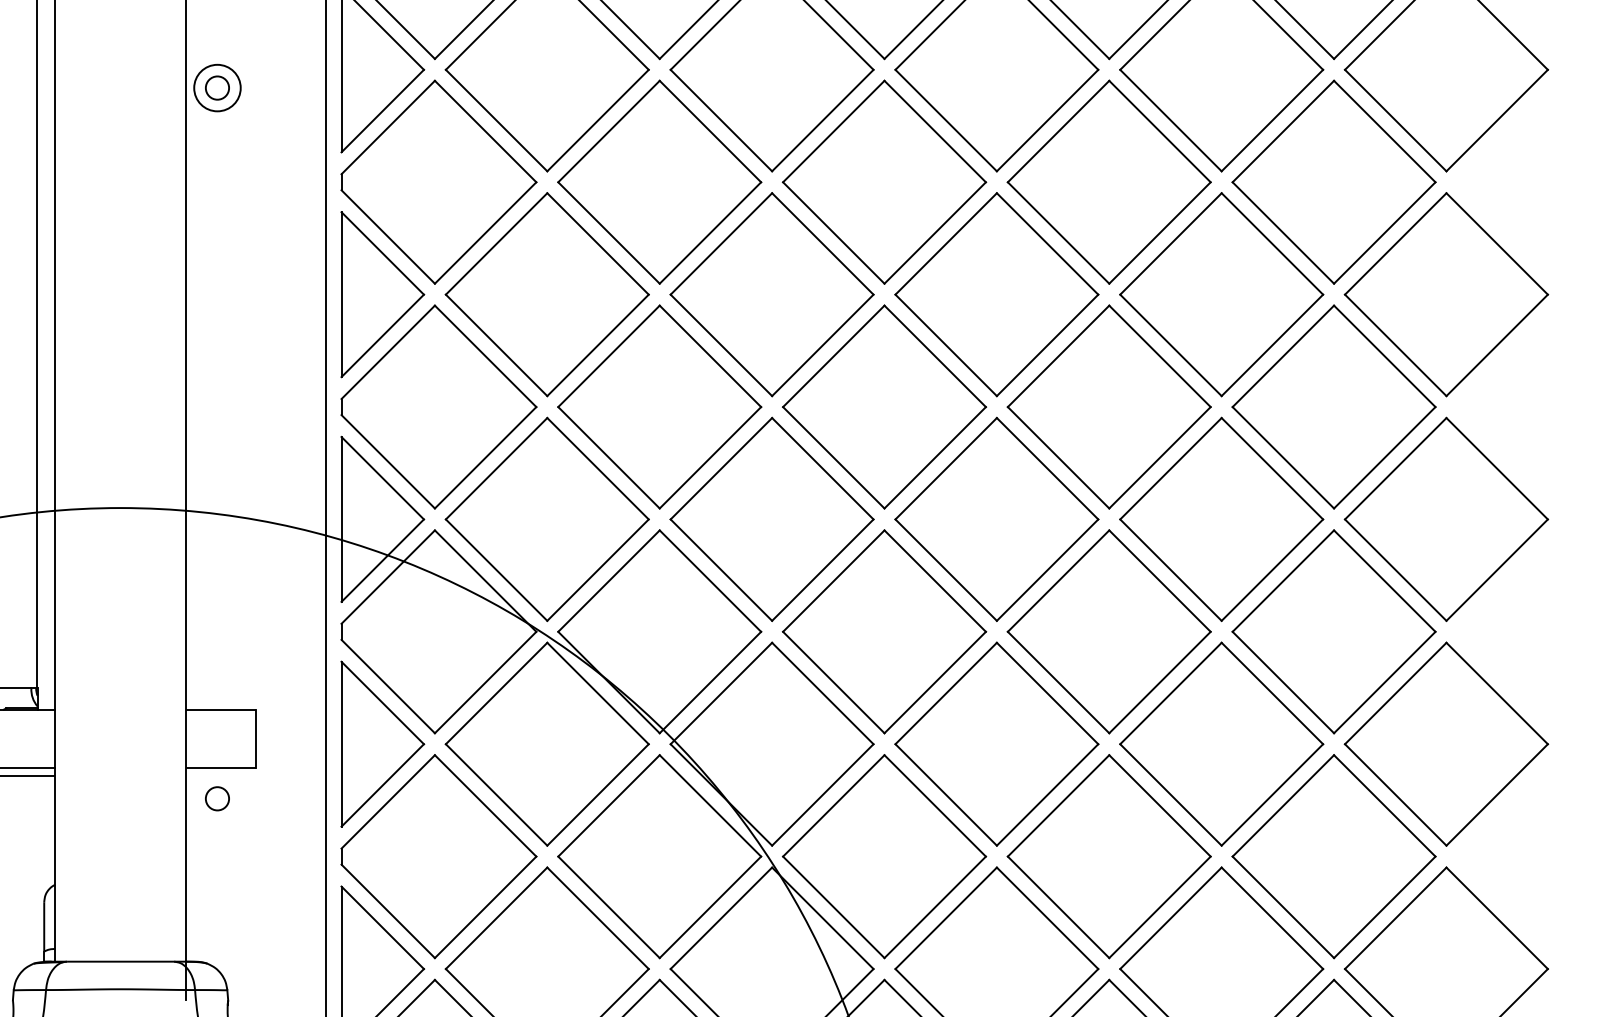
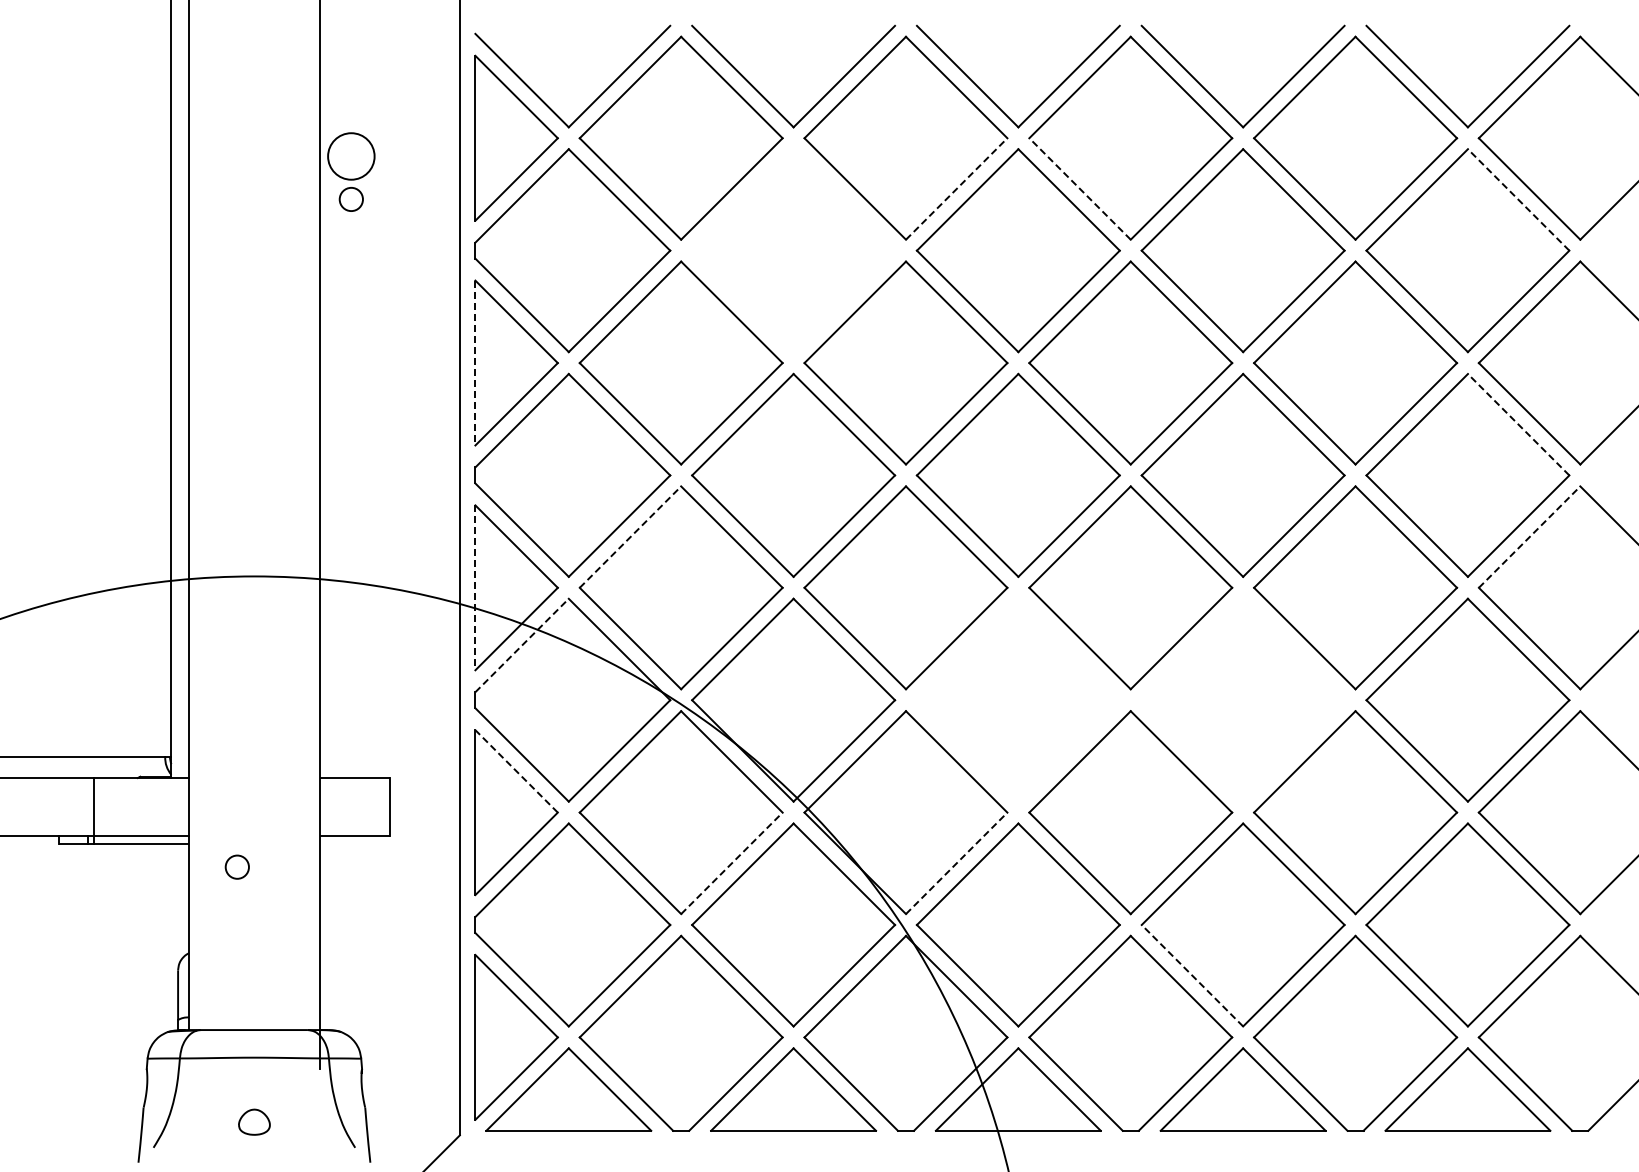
circle: (216, 88) -> (350, 199), moved
line: (822, 120) -> (956, 188), solid -> dashed
line: (946, 120) -> (1080, 188), solid -> dashed
line: (1384, 131) -> (1518, 199), solid -> dashed
part: (659, 182) -> (793, 250), removed
line: (341, 295) -> (475, 363), solid -> dashed
line: (1384, 356) -> (1518, 424), solid -> dashed
line: (496, 469) -> (630, 537), solid -> dashed
line: (1395, 469) -> (1529, 537), solid -> dashed
line: (341, 520) -> (475, 588), solid -> dashed
line: (388, 577) -> (522, 645), solid -> dashed
part: (883, 631) -> (1017, 699), removed
part: (1108, 631) -> (1242, 699), removed
line: (382, 703) -> (516, 771), solid -> dashed
line: (597, 795) -> (731, 863), solid -> dashed
line: (822, 795) -> (956, 863), solid -> dashed
circle: (216, 798) -> (236, 866), moved
line: (1058, 907) -> (1192, 975), solid -> dashed

